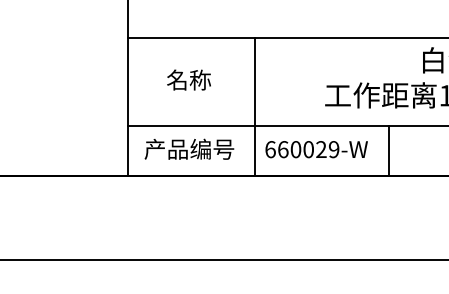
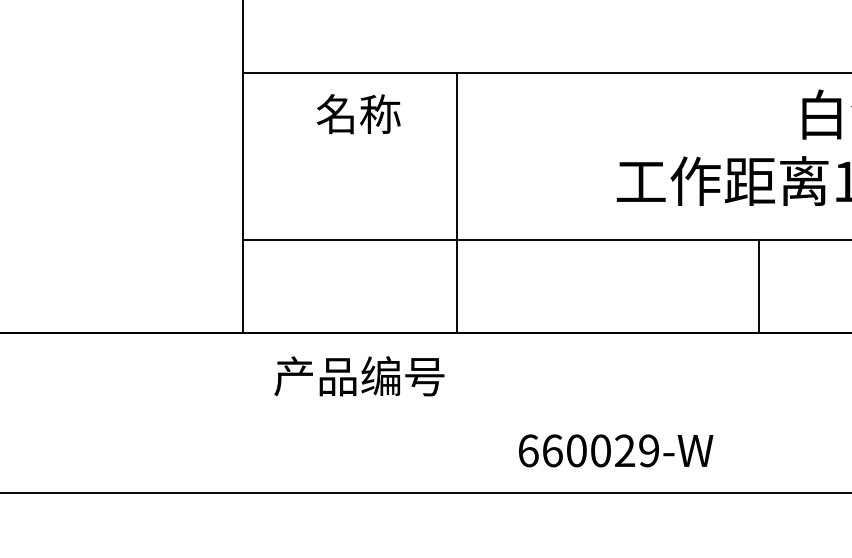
text: (188, 79) -> (357, 113), moved
line: (254, 106) -> (456, 202), moved
text: (189, 148) -> (359, 374), moved
text: (316, 149) -> (615, 450), moved
line: (388, 150) -> (757, 285), moved

